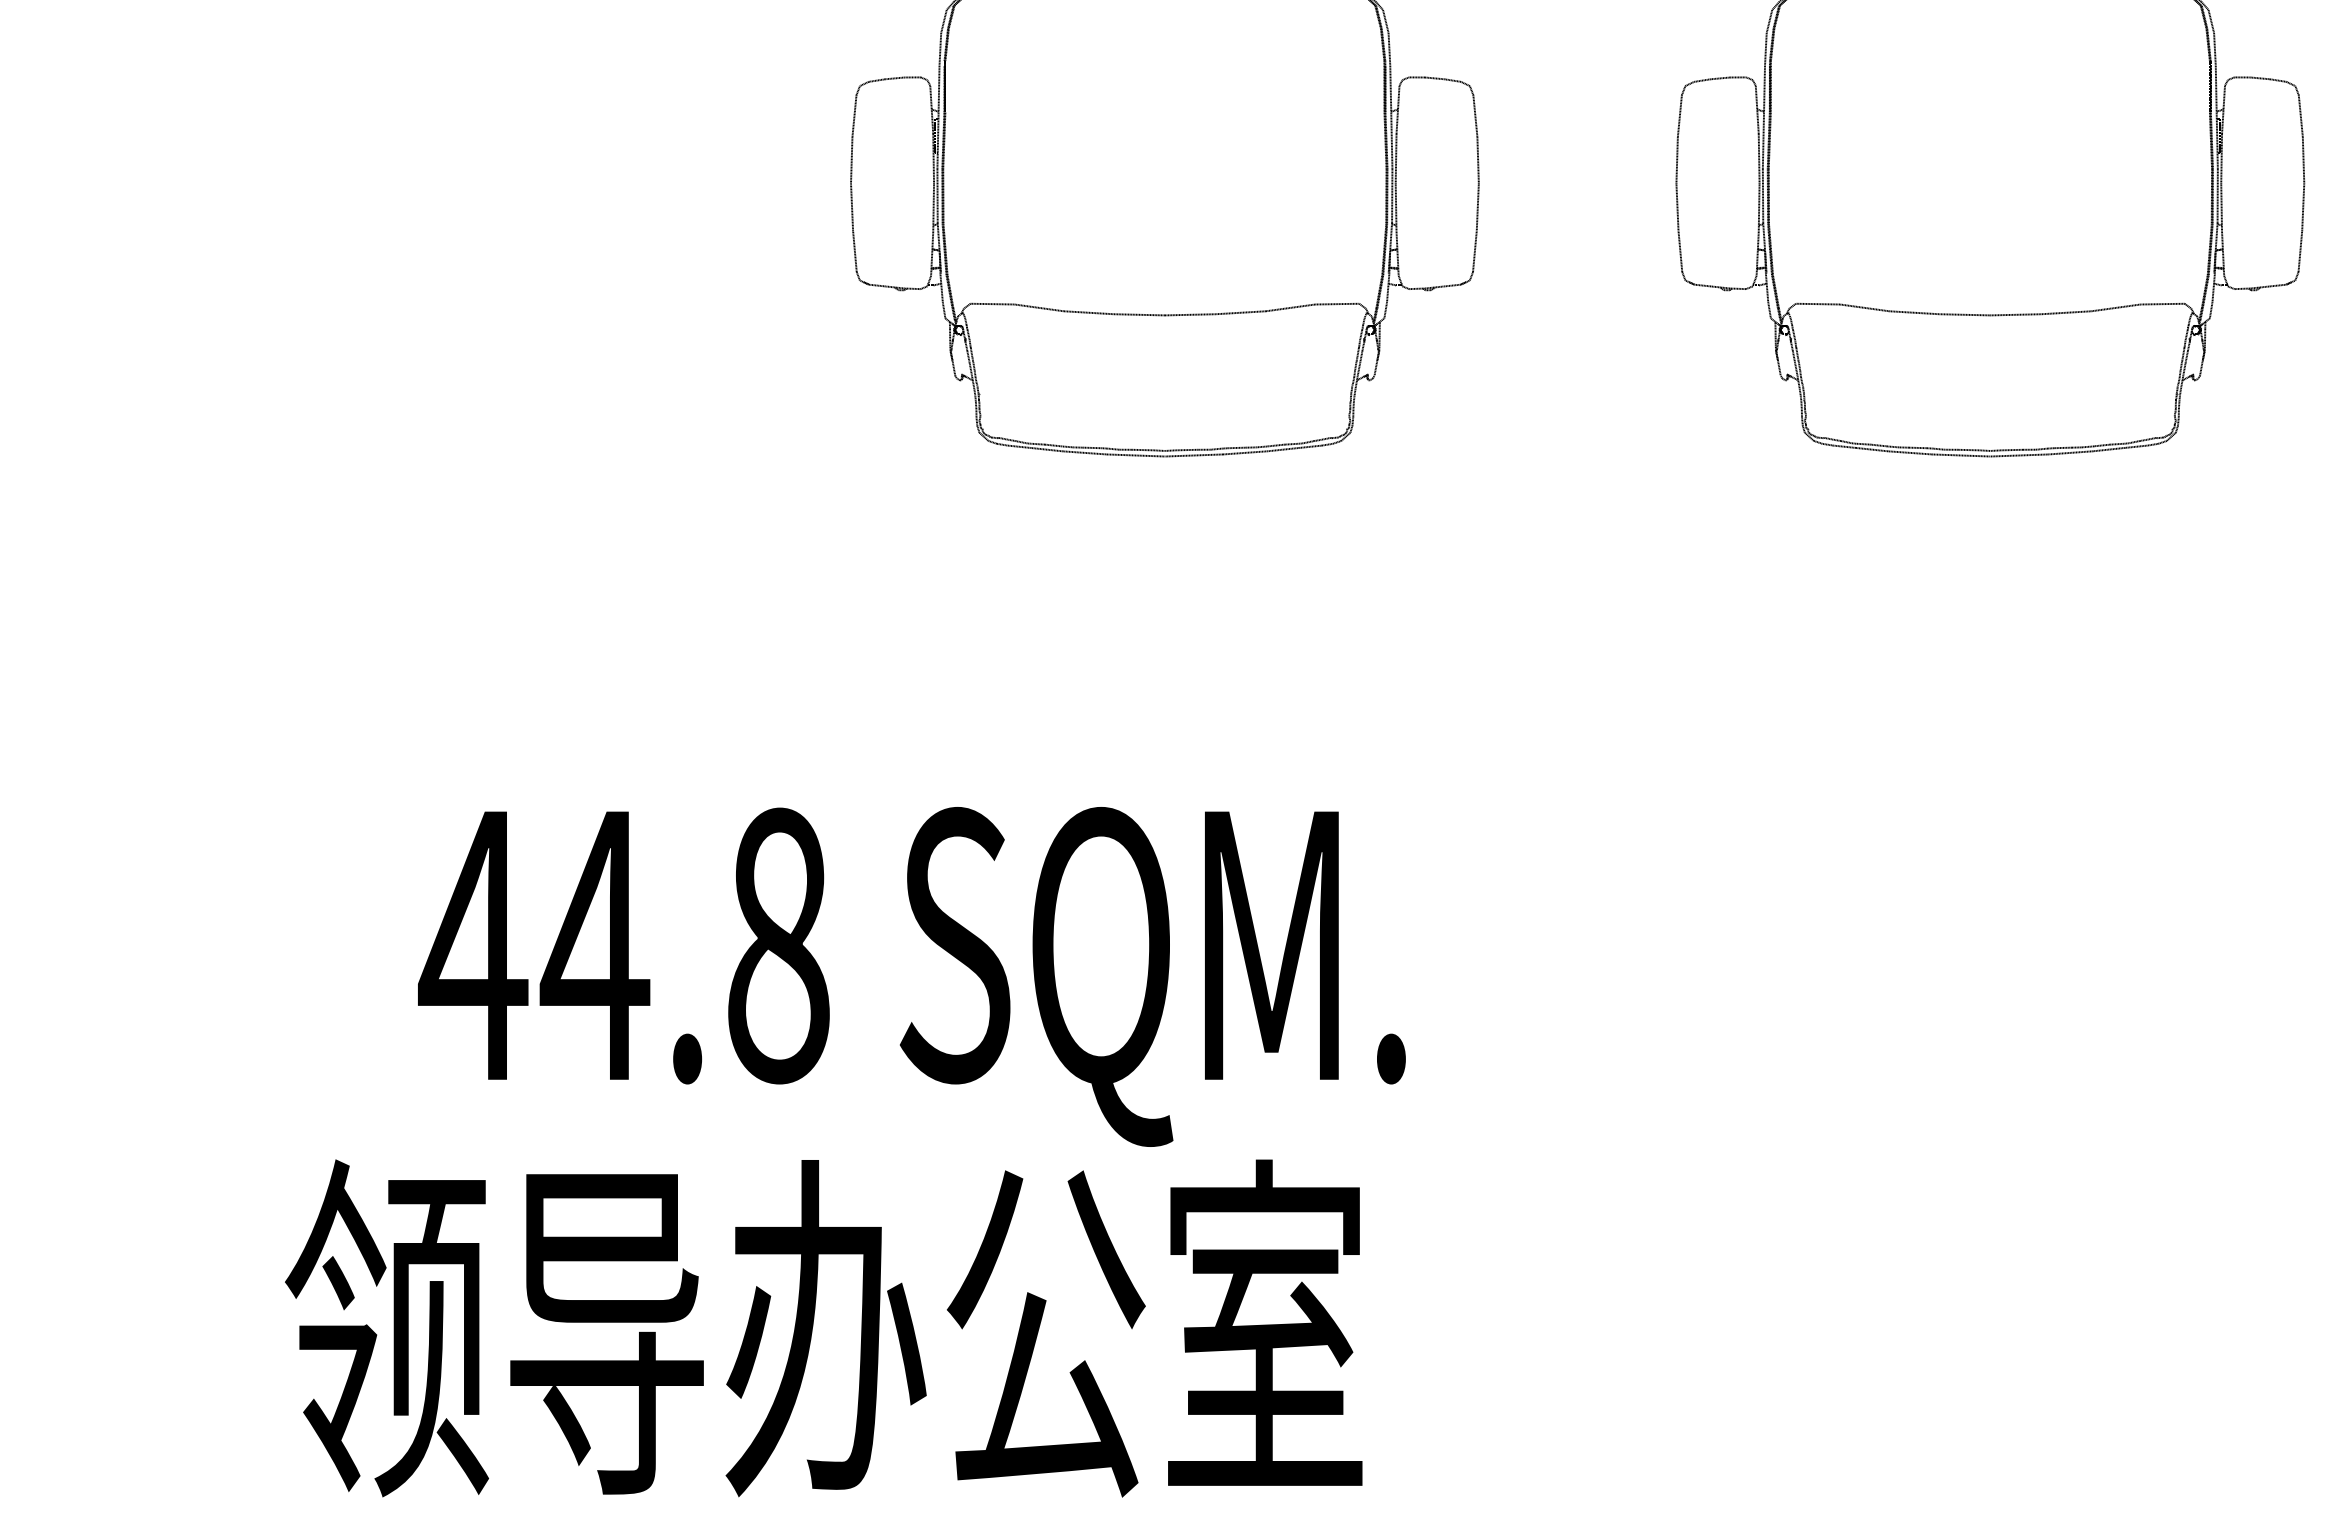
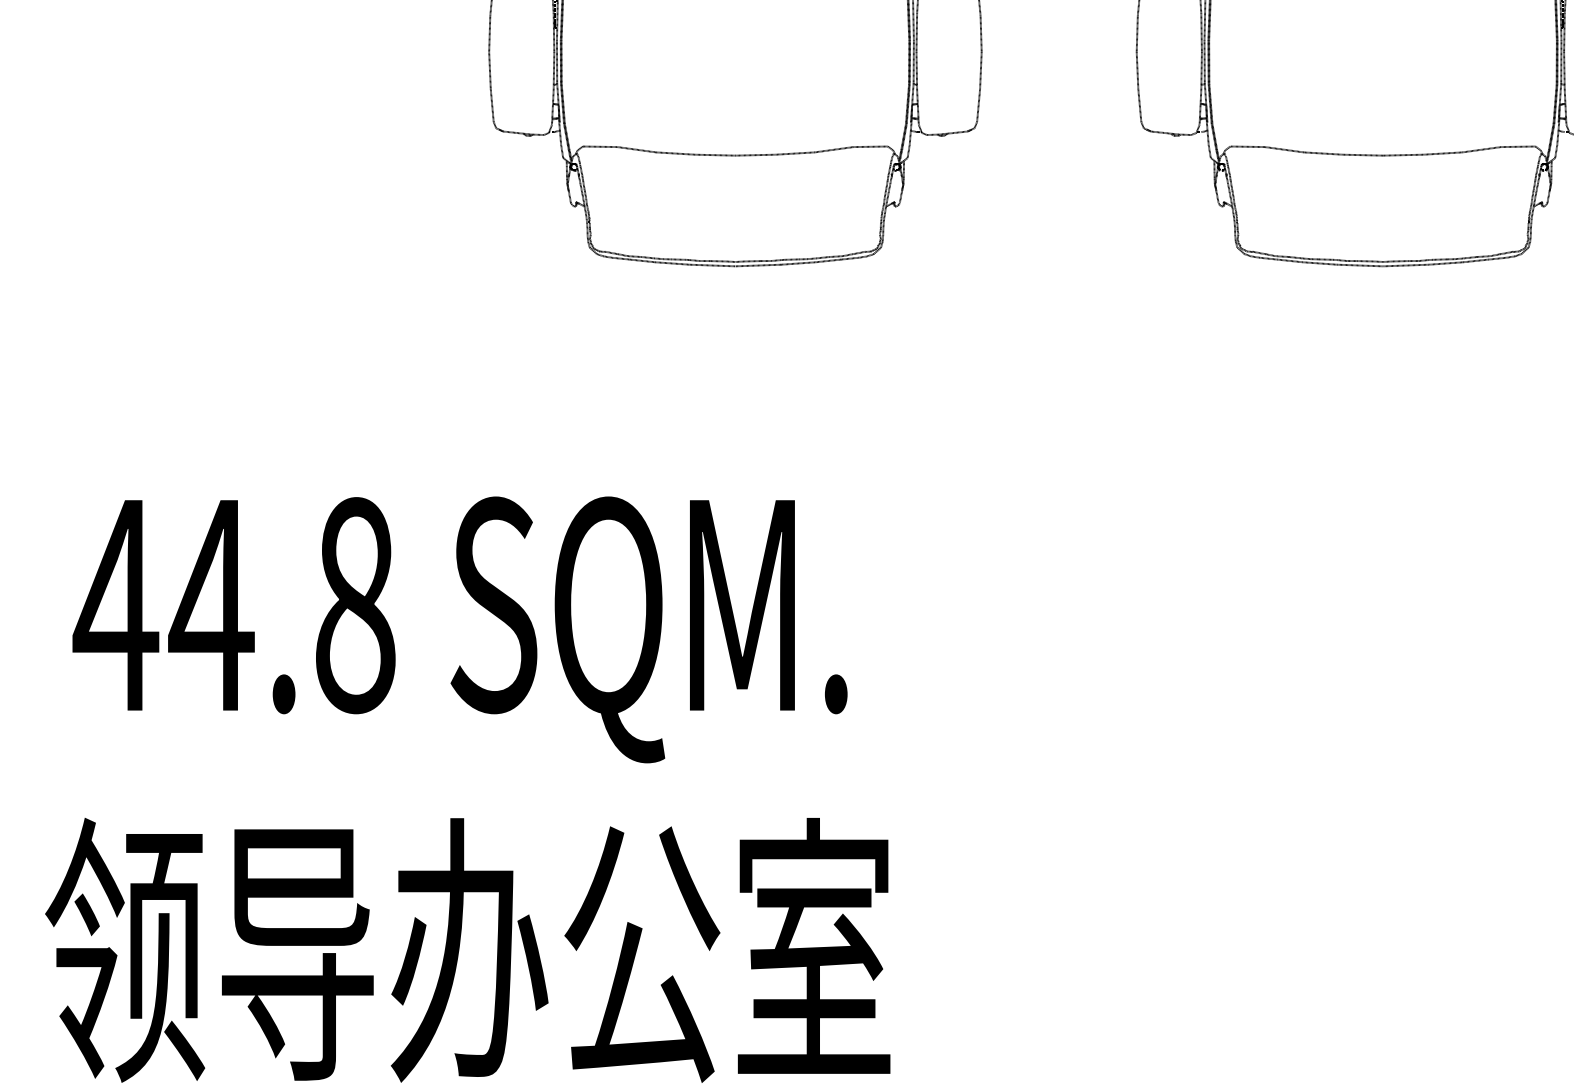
text: (911, 976) -> (459, 629), moved

